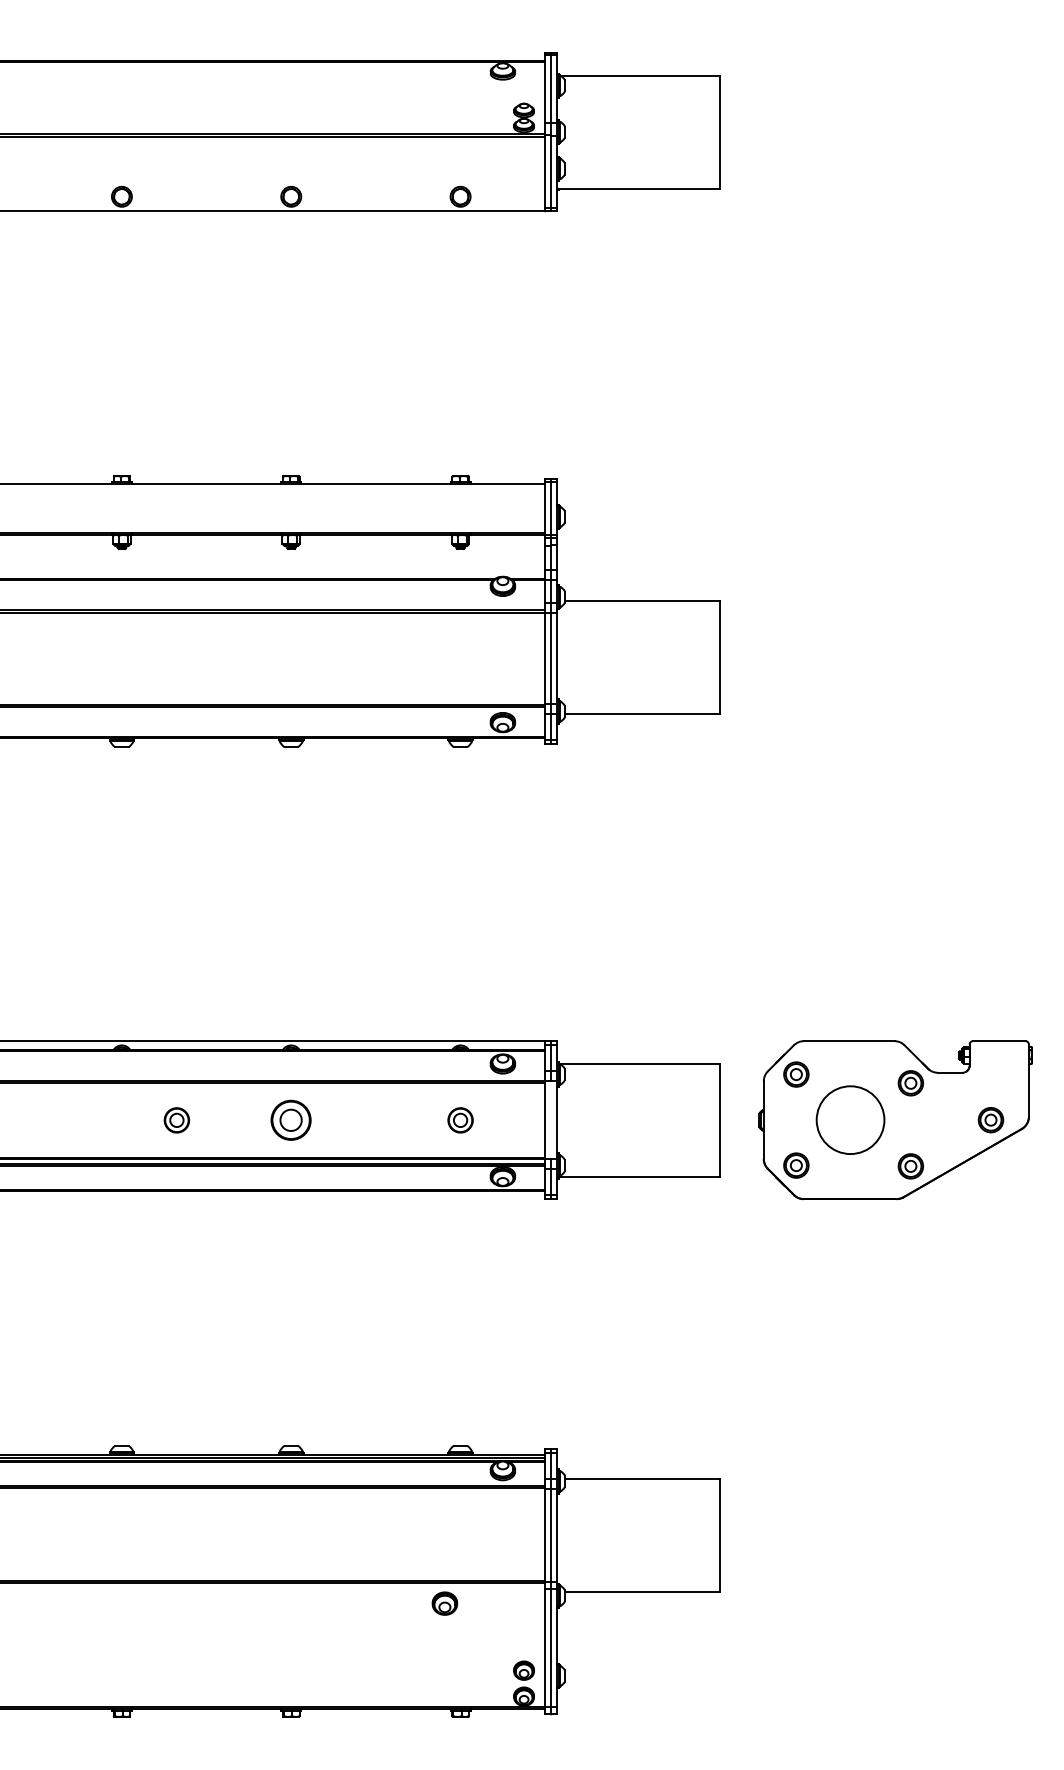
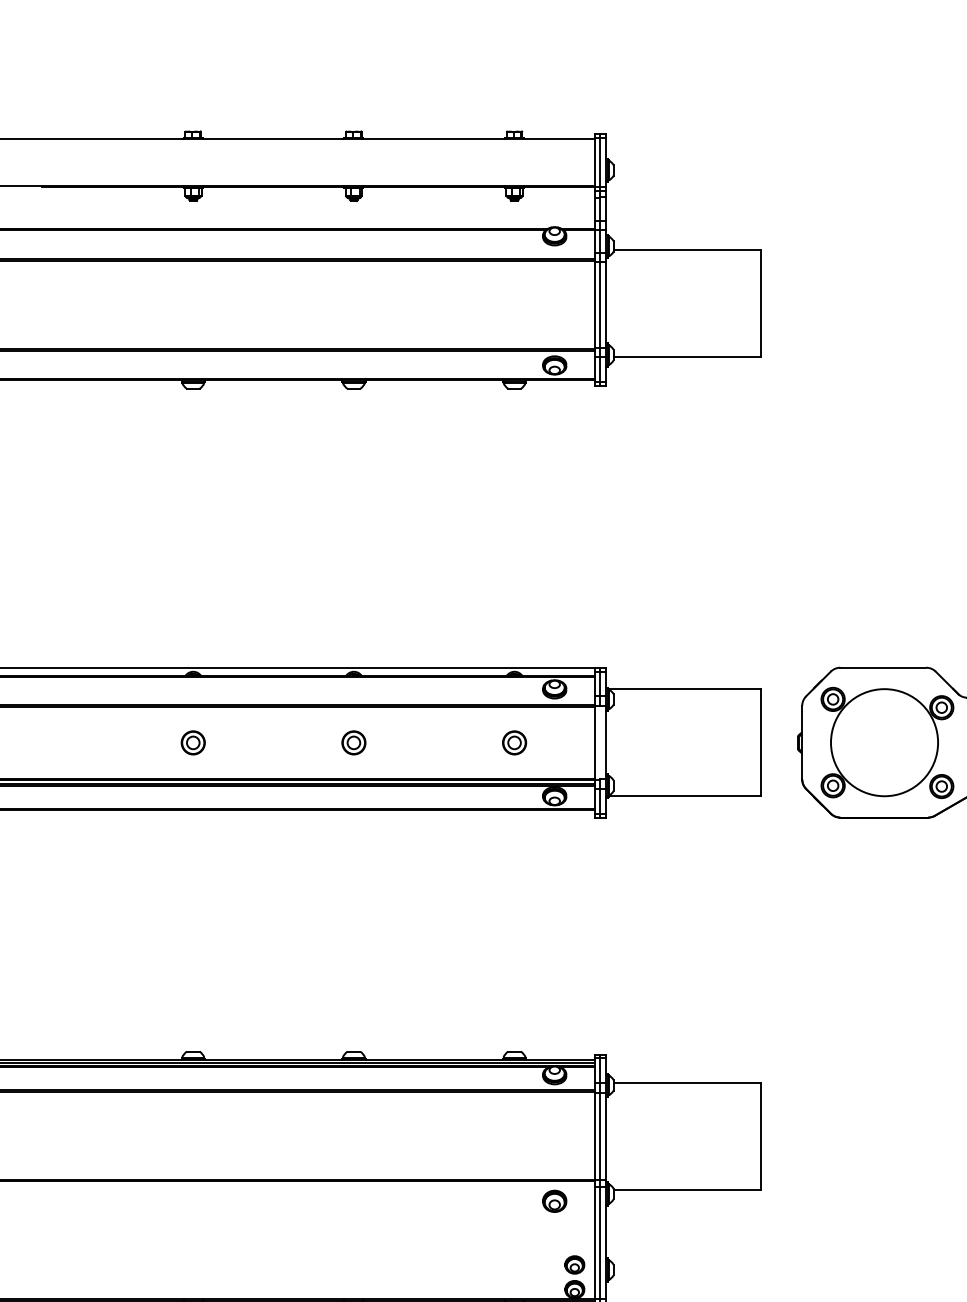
circle: (850, 1119) -> (884, 742), size x1.67
part: (176, 1120) -> (192, 743), moved
part: (291, 1120) -> (354, 743), size x0.62
part: (444, 1603) -> (554, 1201), moved

